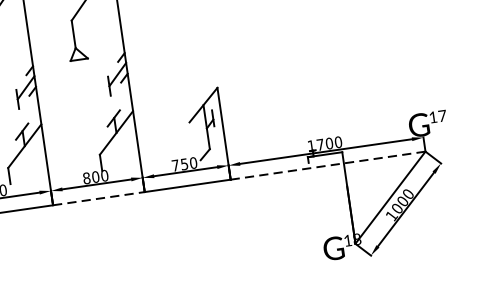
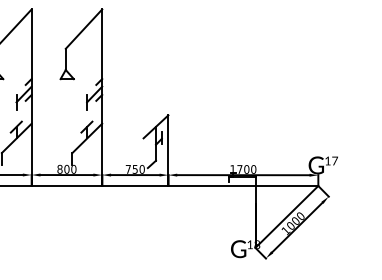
line: (328, 166) -> (243, 186), dashed -> solid
line: (99, 199) -> (67, 186), dashed -> solid

